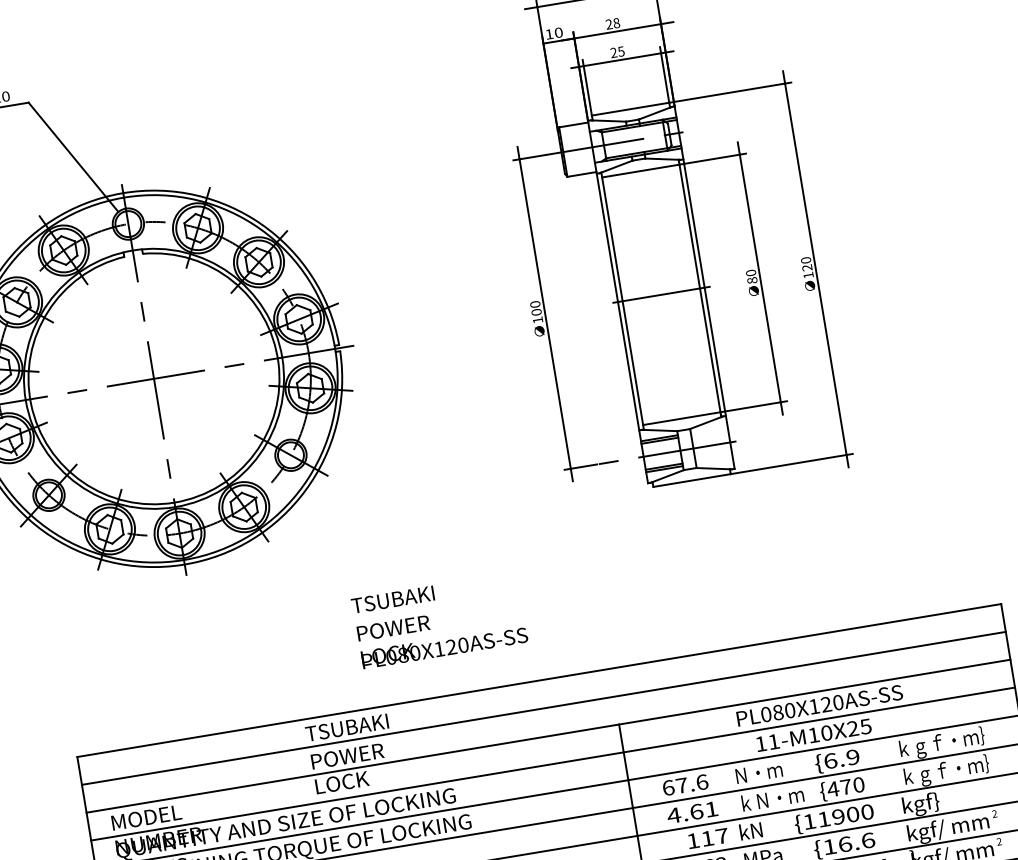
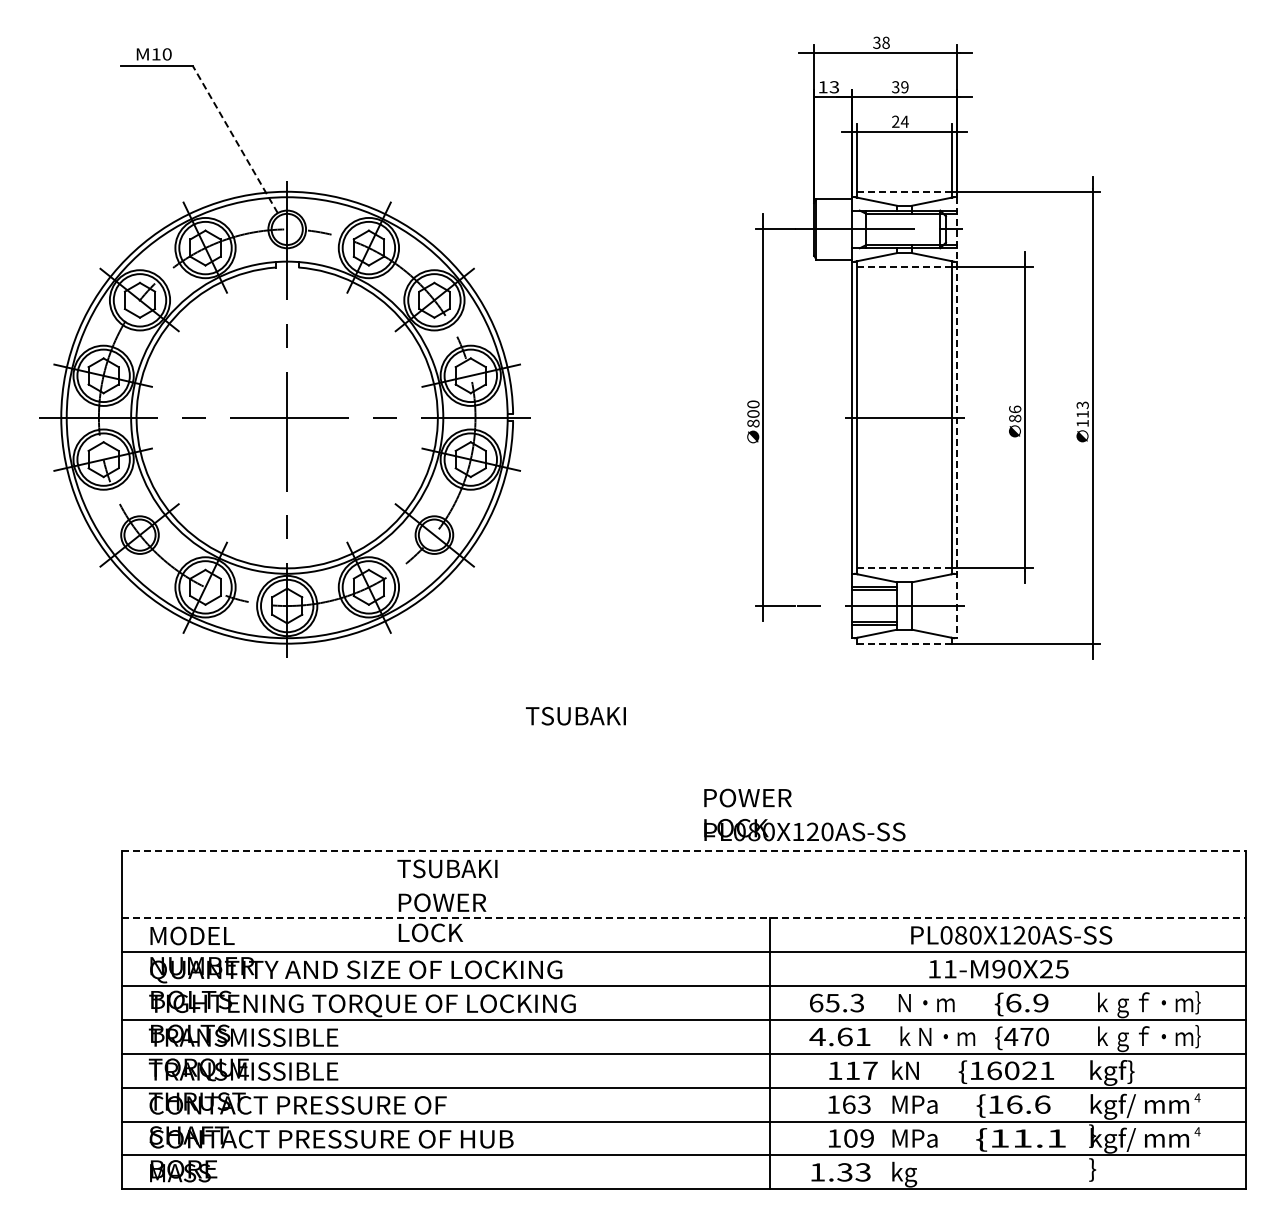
text: (613, 24) -> (900, 87), 28 -> 39
text: (558, 32) -> (834, 87), 10 -> 13
text: (621, 51) -> (904, 121), 25 -> 24
line: (631, 108) -> (905, 191), solid -> dashed
line: (73, 157) -> (235, 139), solid -> dashed
line: (641, 171) -> (905, 267), solid -> dashed
text: (806, 263) -> (1082, 409), 120 -> 113
text: (751, 272) -> (1015, 409), 80 -> 86
line: (704, 288) -> (957, 418), solid -> dashed
text: (537, 320) -> (753, 423), 100 -> 800
line: (681, 418) -> (904, 568), solid -> dashed
line: (692, 480) -> (904, 643), solid -> dashed
text: (392, 600) -> (575, 716), moved
text: (442, 634) -> (804, 814), moved
line: (539, 680) -> (684, 850), solid -> dashed
line: (544, 708) -> (684, 884), removed
text: (813, 735) -> (998, 969), 11-M10X25 -> 11-M90X25
line: (548, 736) -> (684, 918), solid -> dashed
text: (691, 783) -> (844, 1002), 67.6 -> 65.3
text: (994, 813) -> (1197, 1097), 2 -> 4
text: (845, 815) -> (1020, 1070), 11900 -> 16021
text: (999, 841) -> (1197, 1131), 2 -> 4

